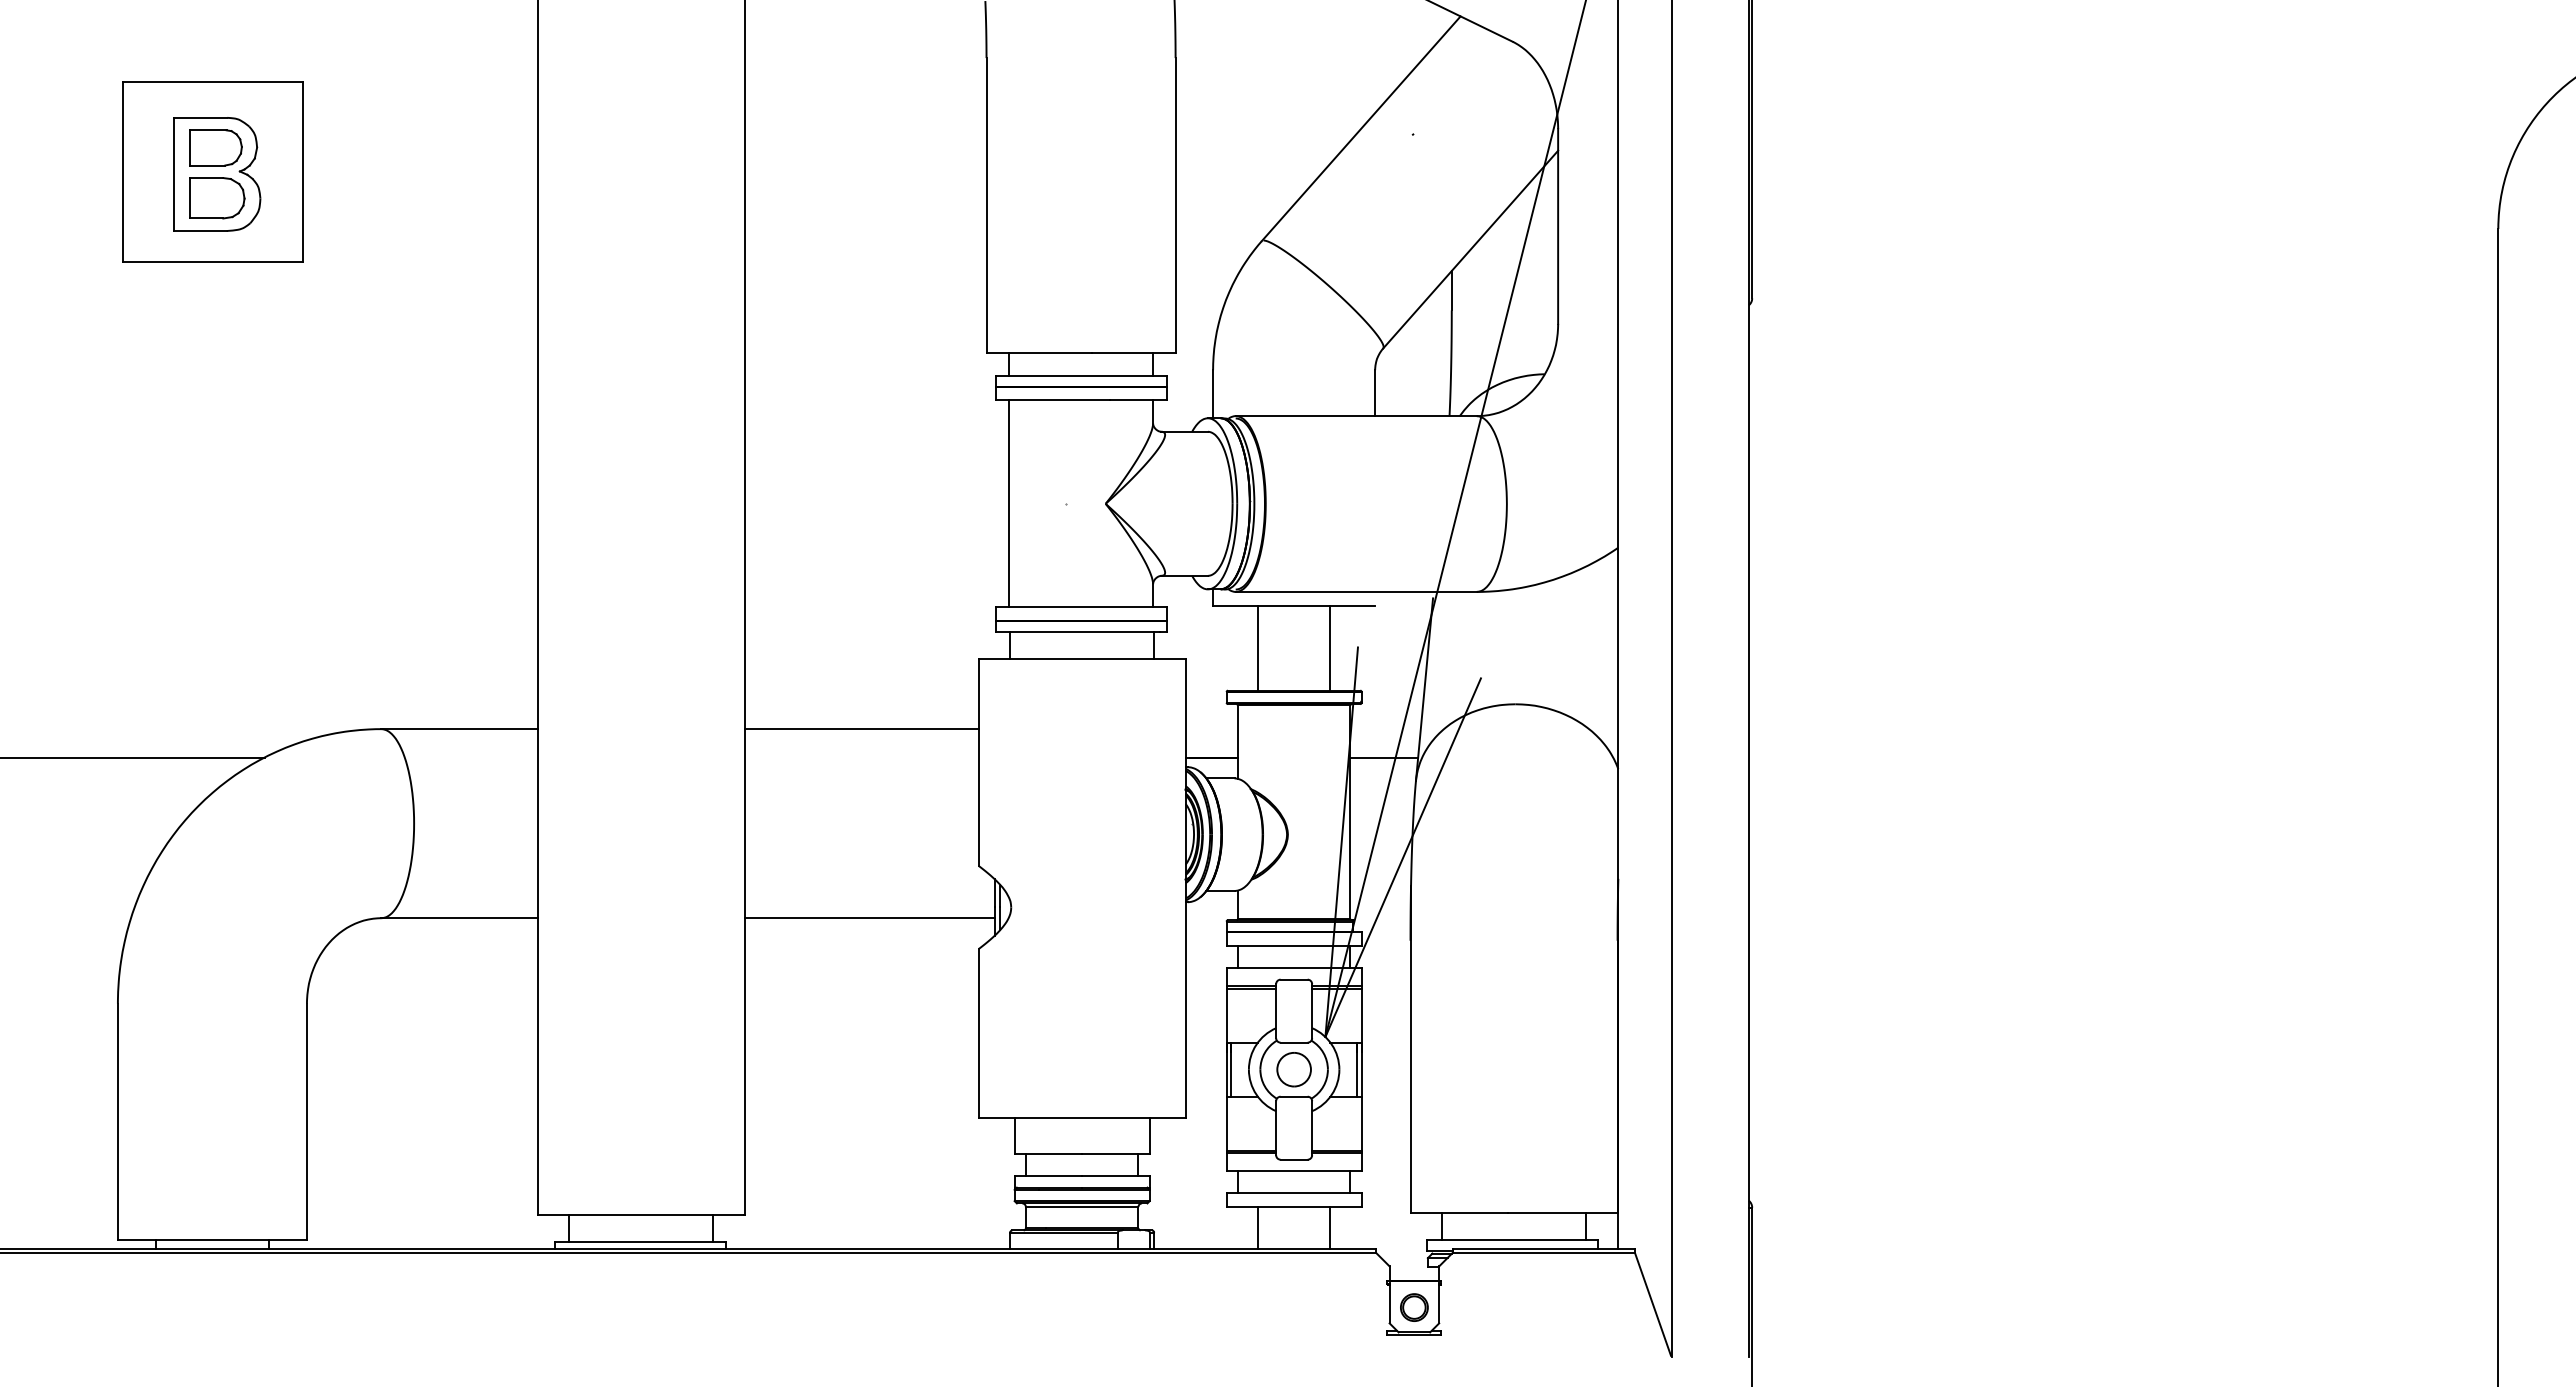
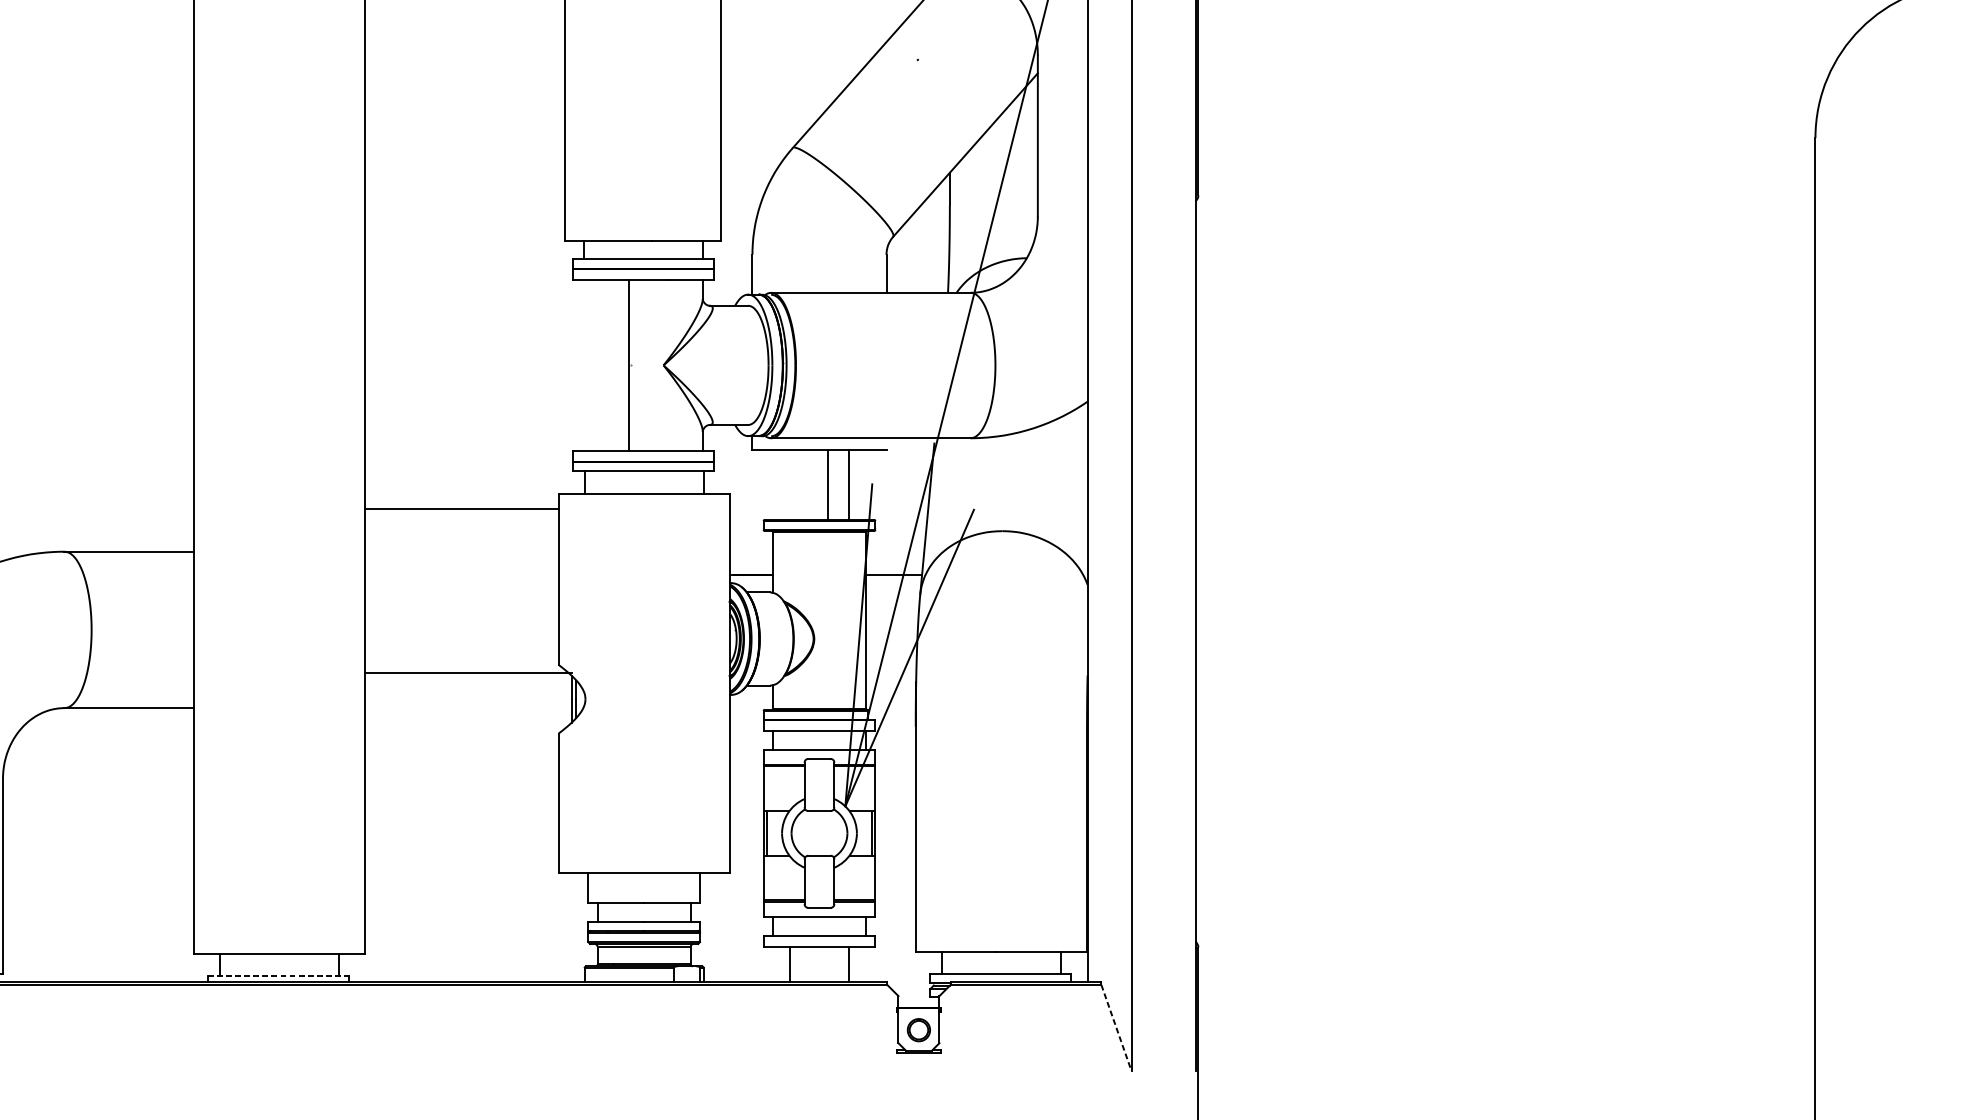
line: (1009, 503) -> (629, 365), moved
line: (1258, 648) -> (828, 485), moved
line: (861, 729) -> (461, 509), moved
line: (869, 918) -> (468, 673), moved
part: (1293, 1069) -> (818, 833), removed
line: (640, 1242) -> (278, 976), solid -> dashed
line: (1653, 1304) -> (1116, 1027), solid -> dashed

